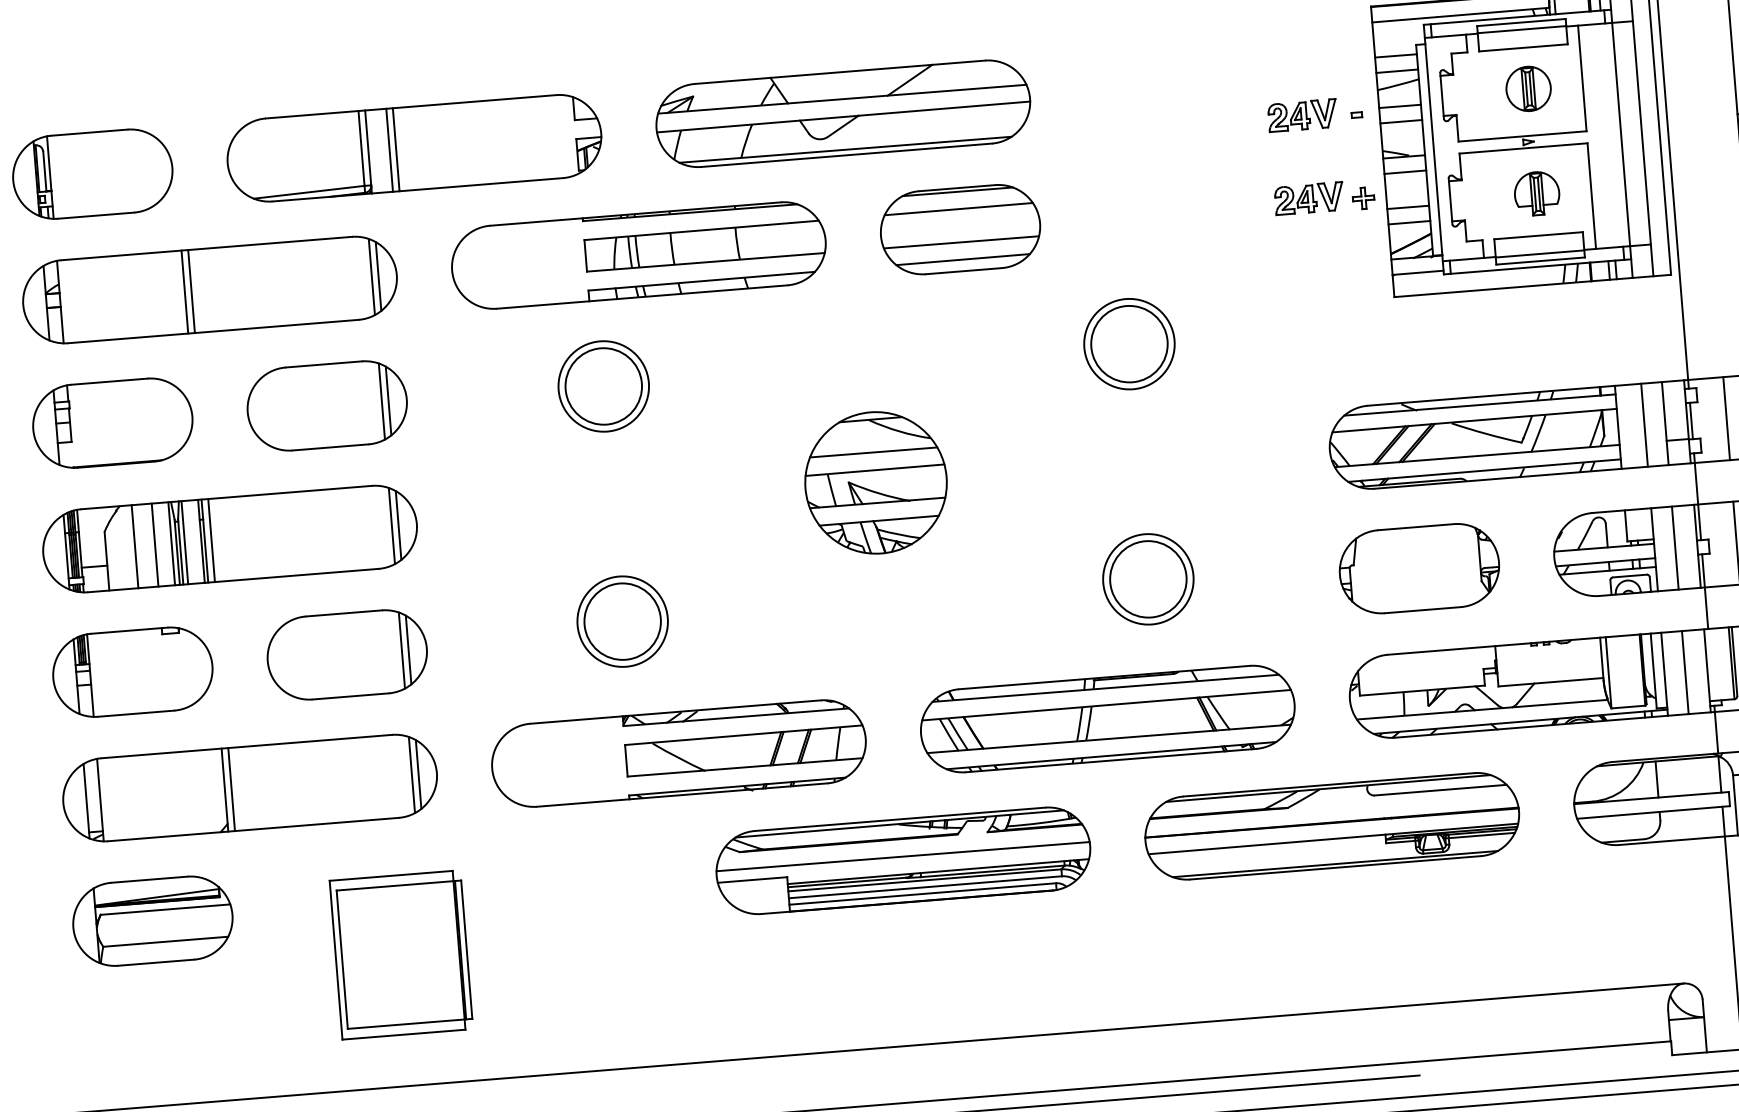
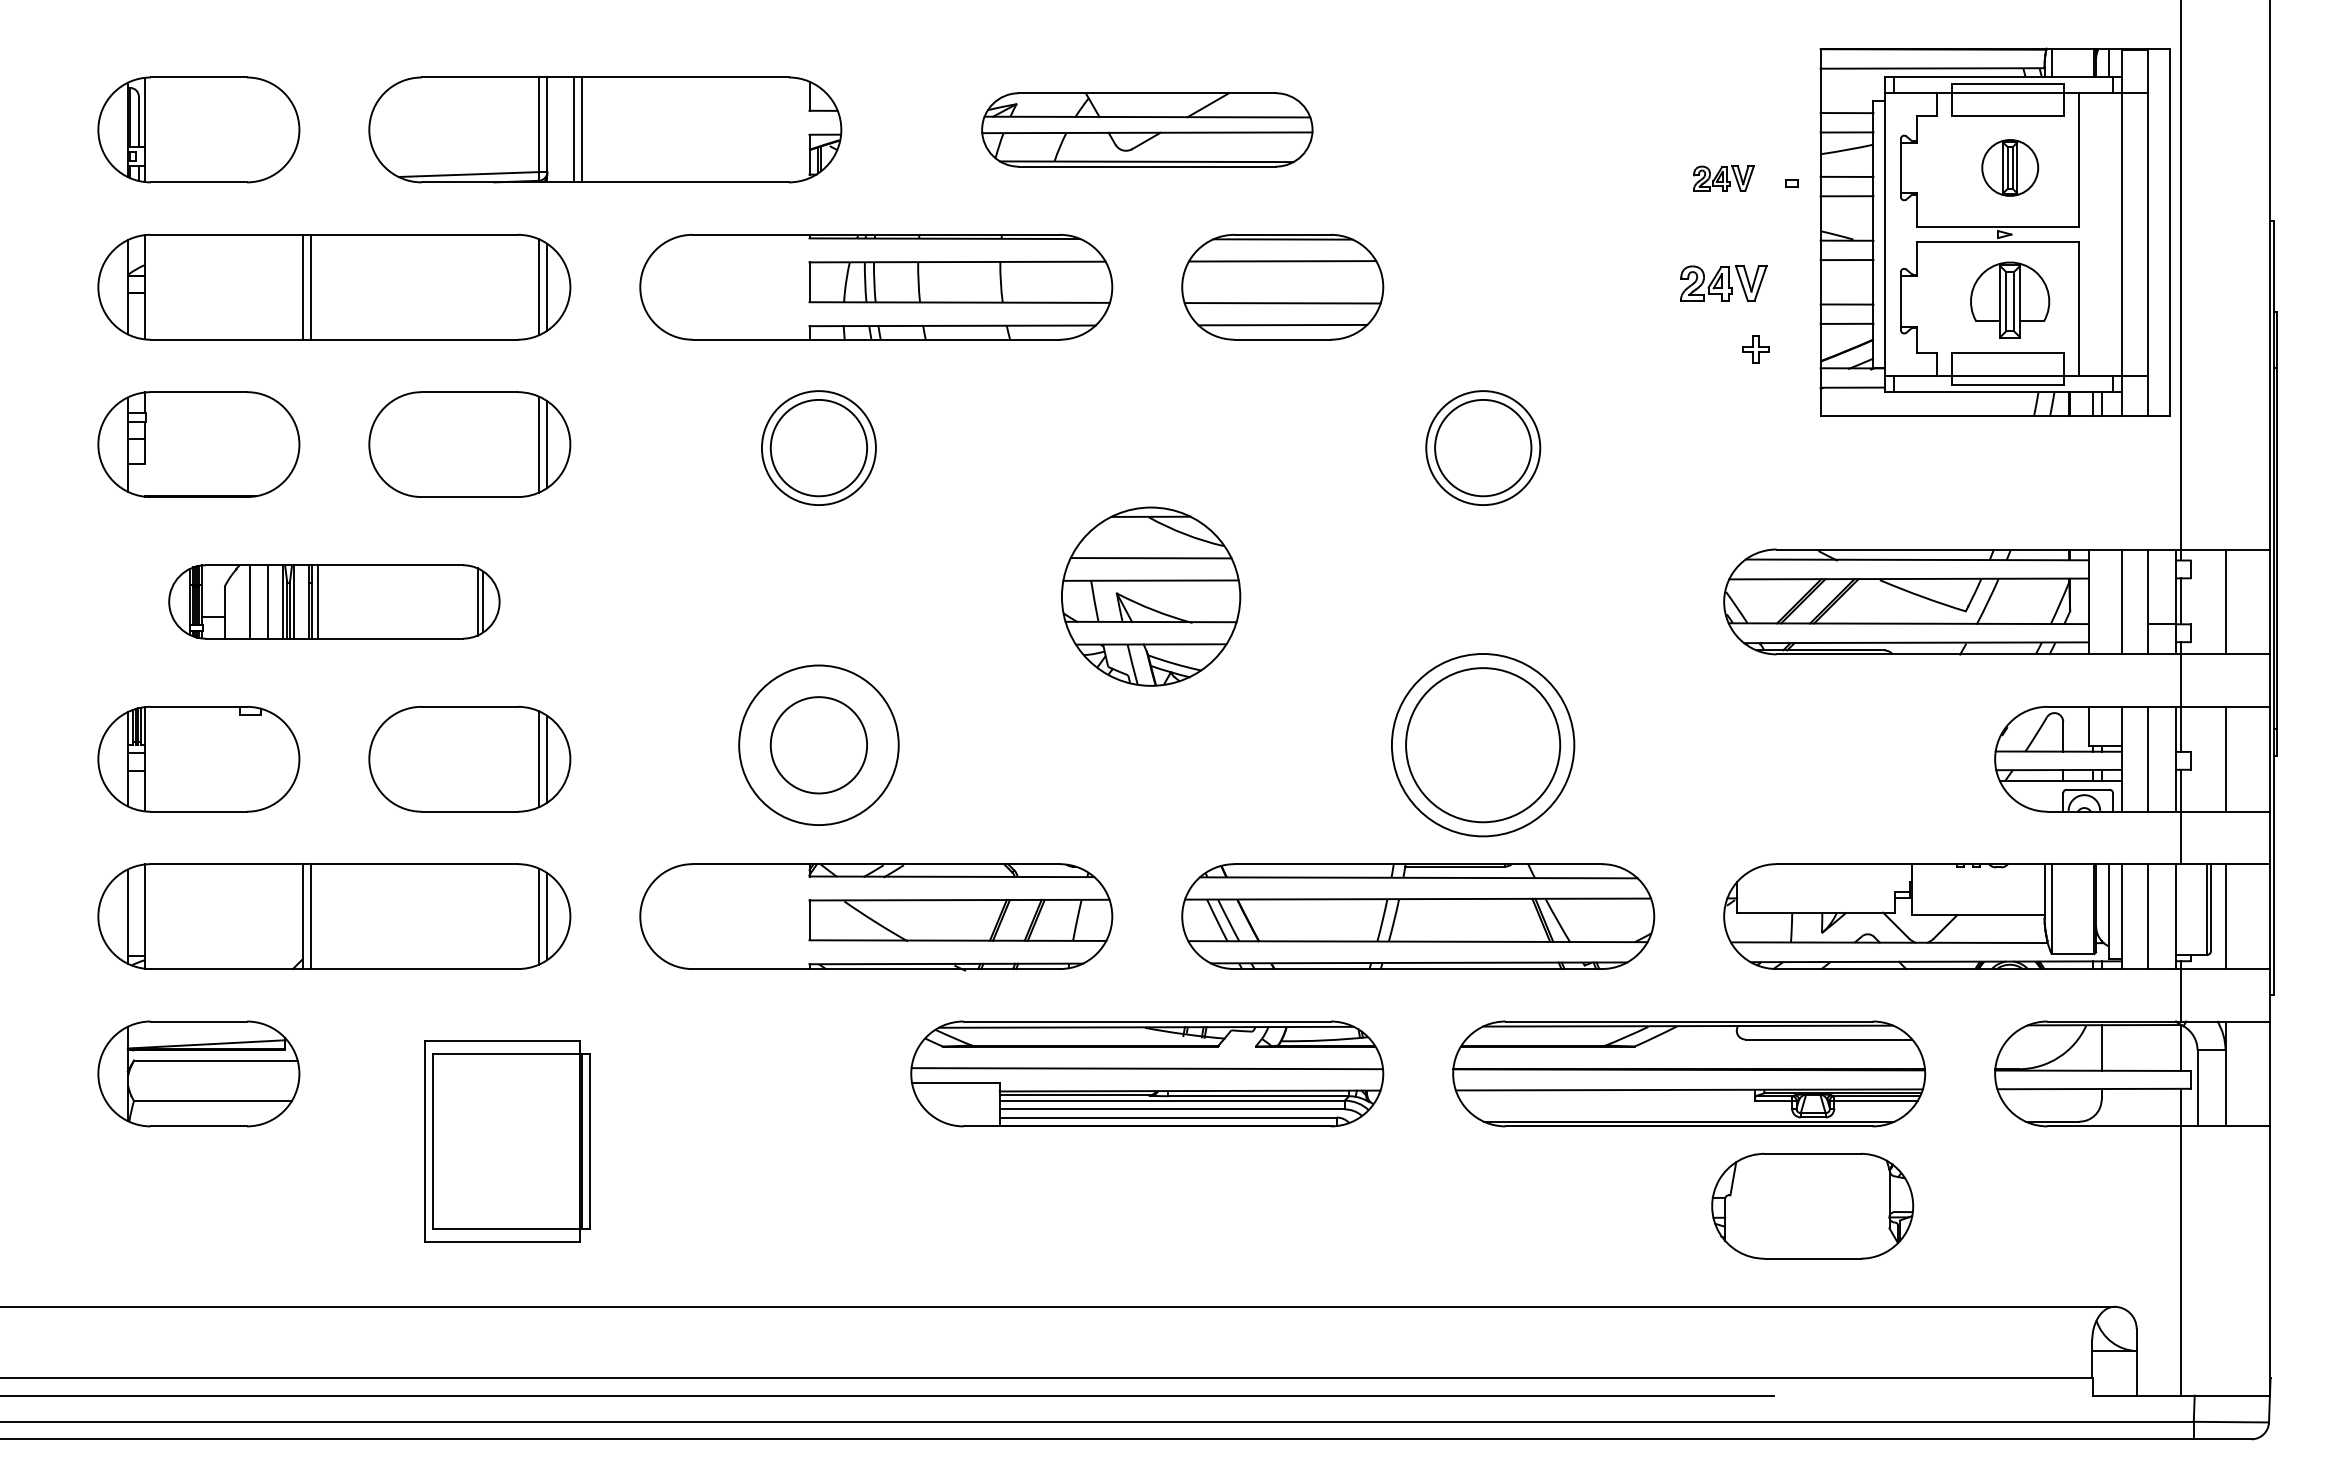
part: (843, 113) -> (1147, 129), size x0.7
part: (1302, 115) -> (1723, 178), size x0.7
part: (1537, 193) -> (2010, 299), size x1.4
part: (1363, 198) -> (1755, 349), moved
part: (230, 538) -> (334, 601), size x0.7
part: (1419, 568) -> (1812, 1206), moved
part: (1148, 579) -> (1483, 745), size x1.6
circle: (622, 621) -> (818, 745), size x1.4

